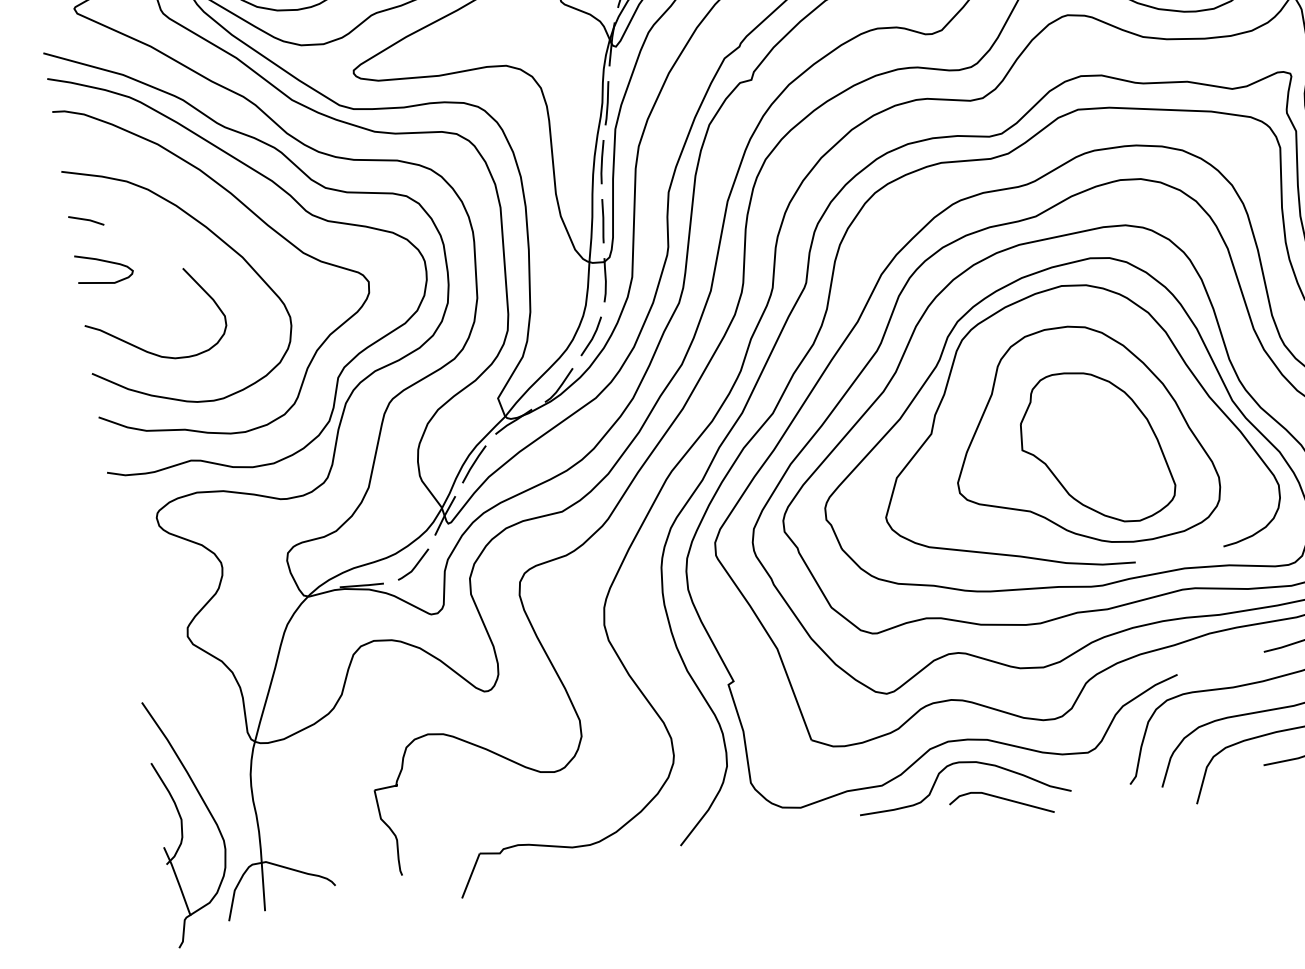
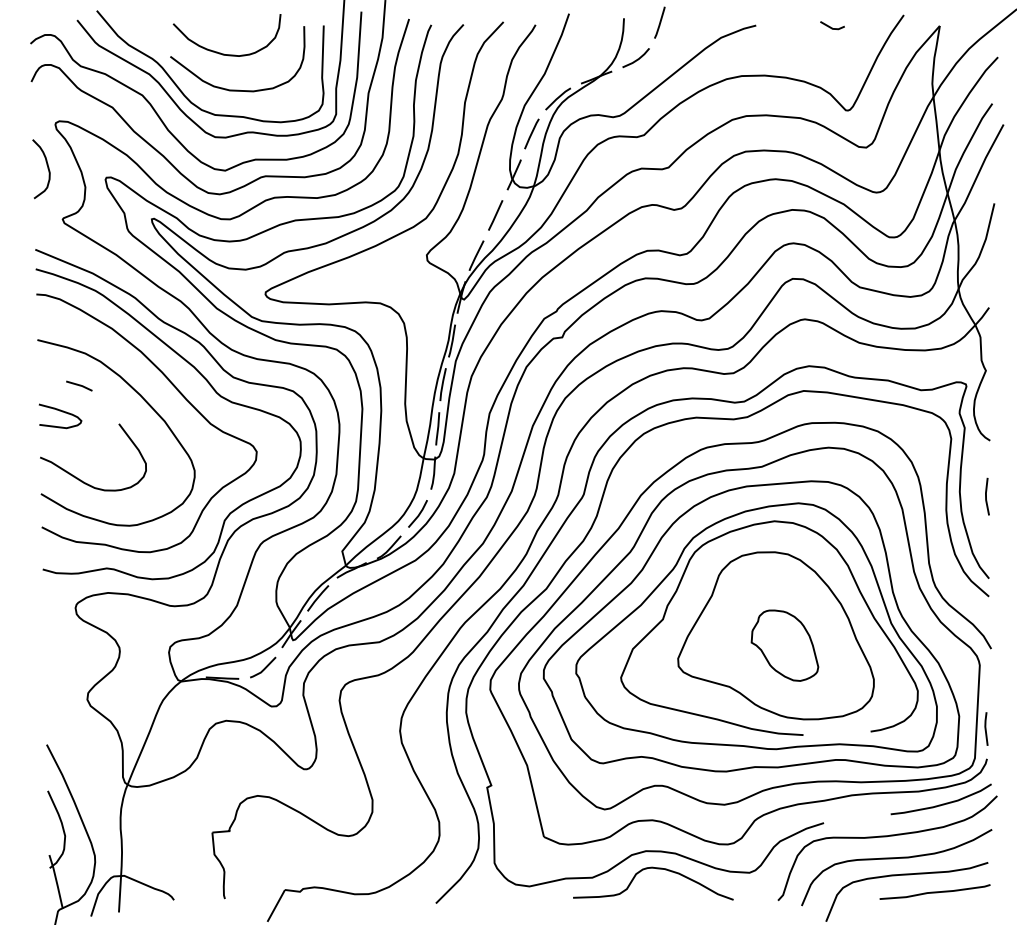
line: (86, 220) -> (79, 385), moved
part: (1095, 447) -> (784, 645), size x0.6
line: (1000, 799) -> (679, 899), removed

